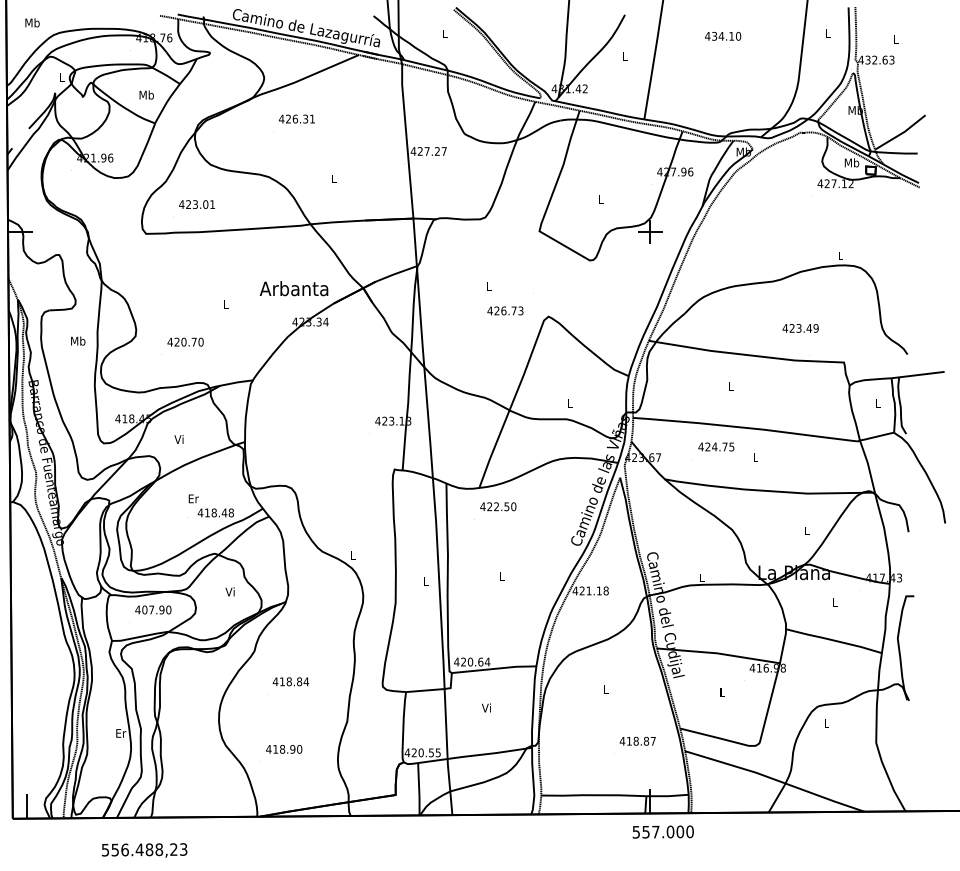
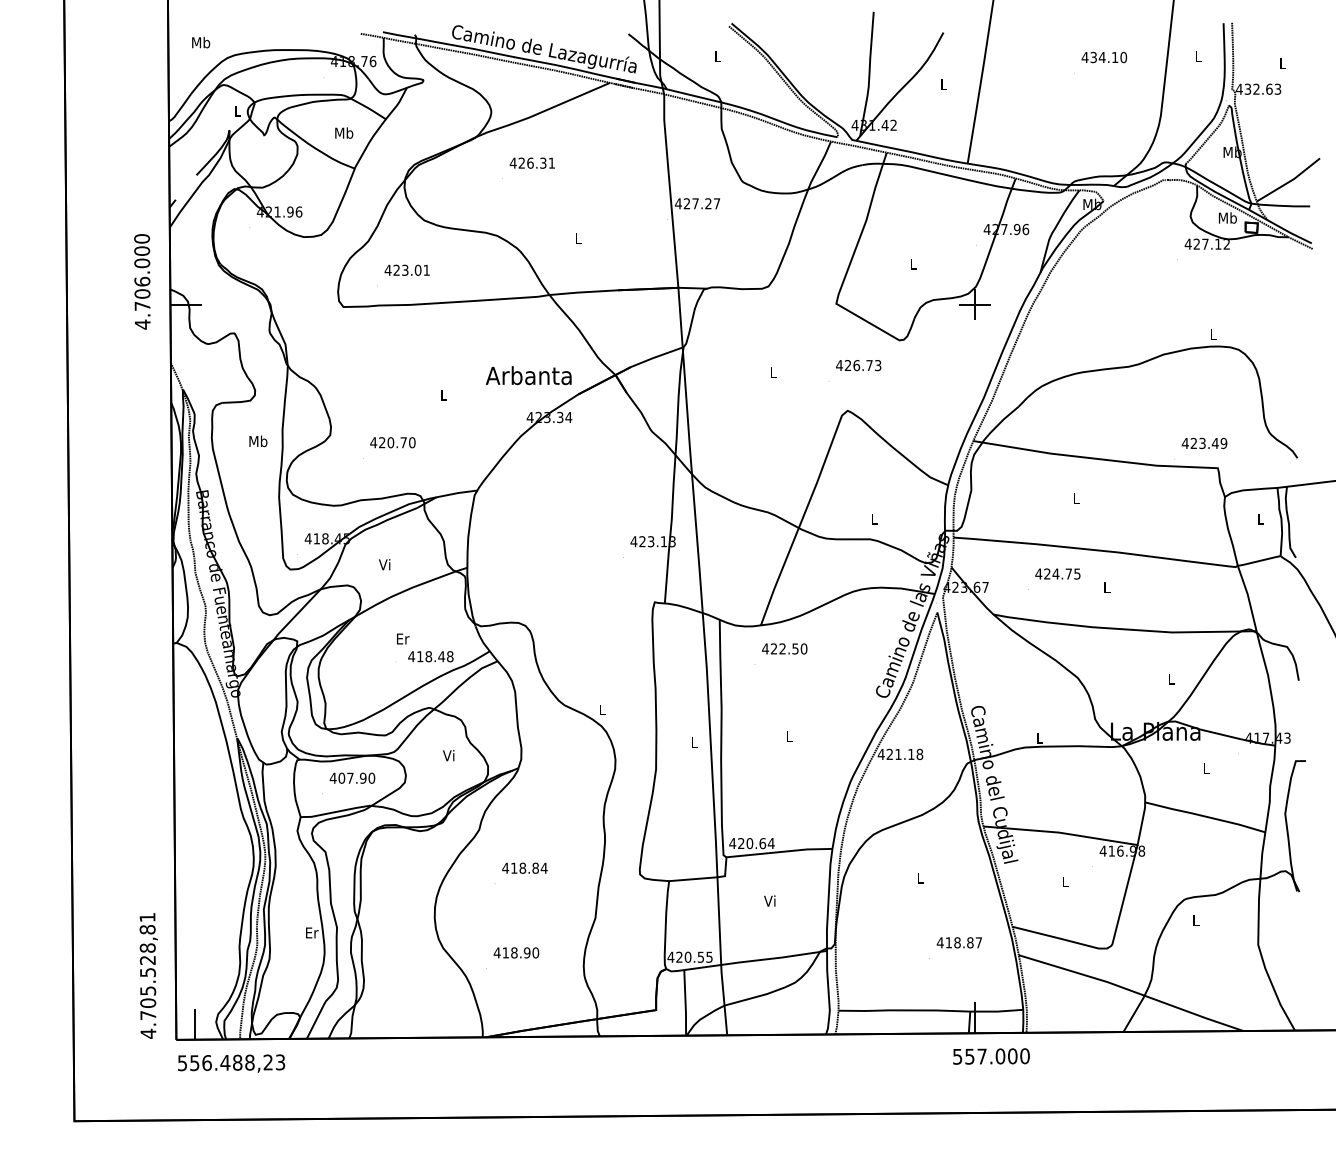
text: (723, 36) -> (1104, 57), moved
text: (505, 310) -> (858, 365), moved
text: (800, 328) -> (1204, 443), moved
text: (144, 850) -> (231, 1063), moved

